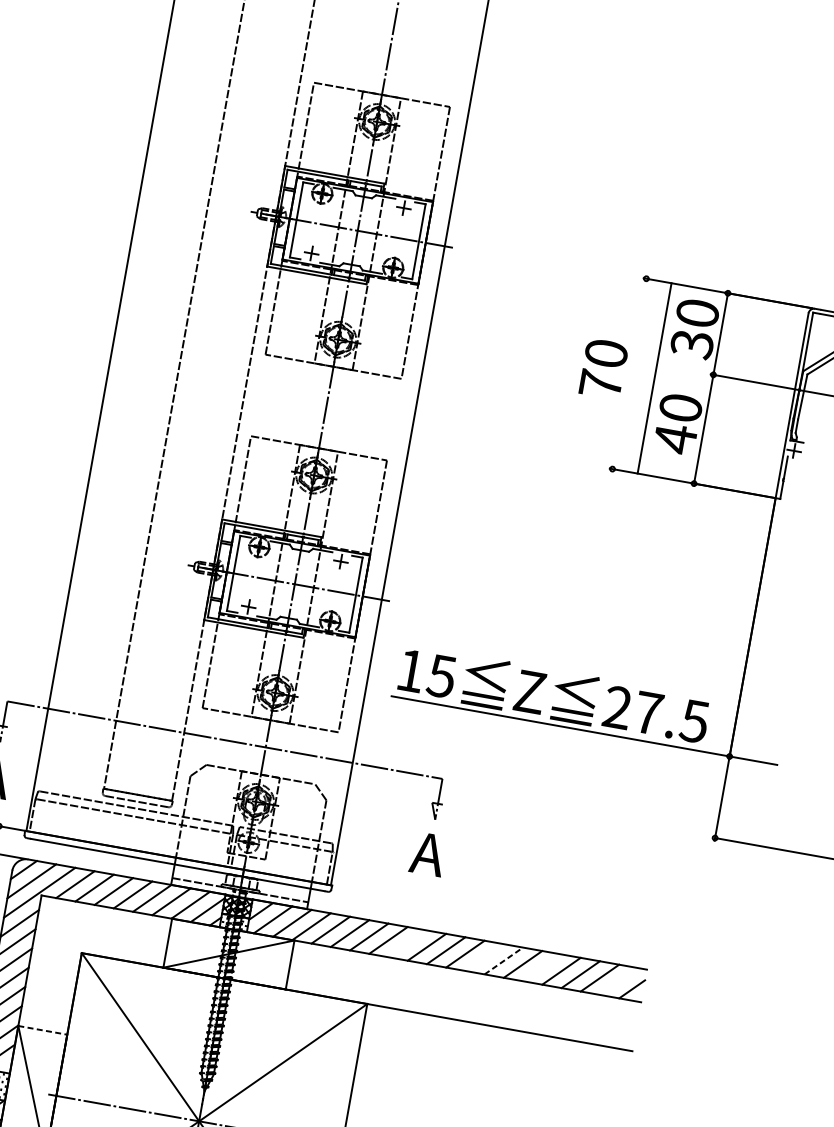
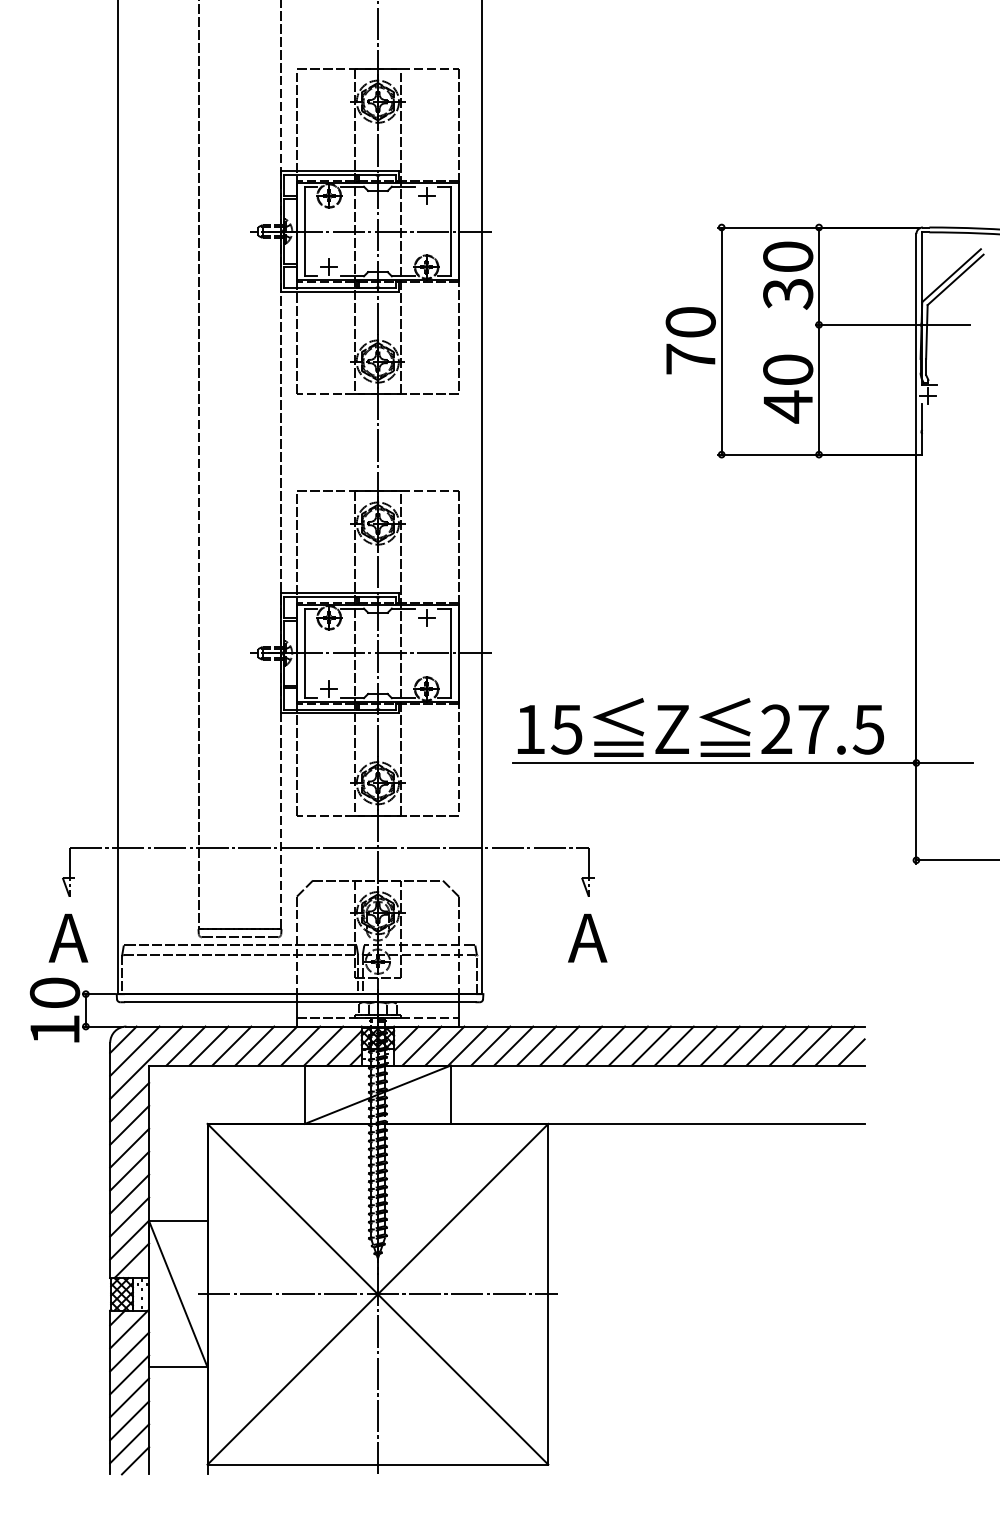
line: (654, 377) -> (721, 340), moved
line: (407, 943) -> (582, 1045), added
line: (483, 956) -> (673, 1045), added
line: (503, 961) -> (697, 1046), dashed -> solid
line: (541, 967) -> (742, 1045), added
line: (618, 981) -> (834, 1045), added
line: (42, 1030) -> (178, 1221), dashed -> solid

